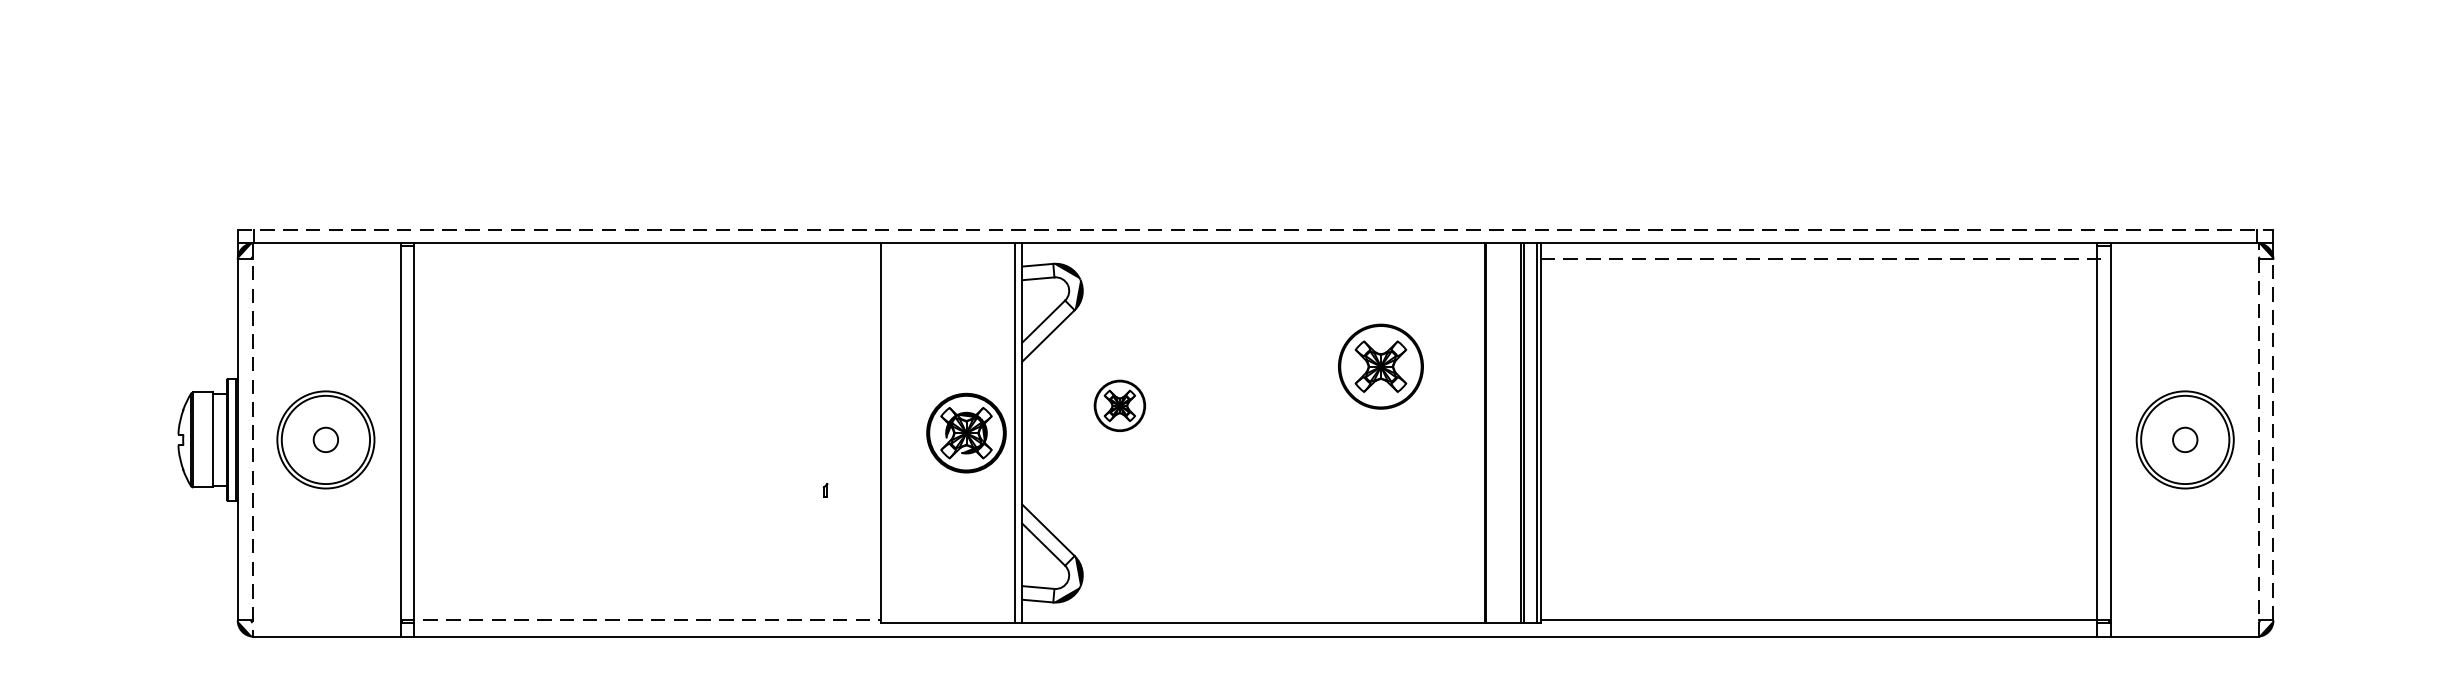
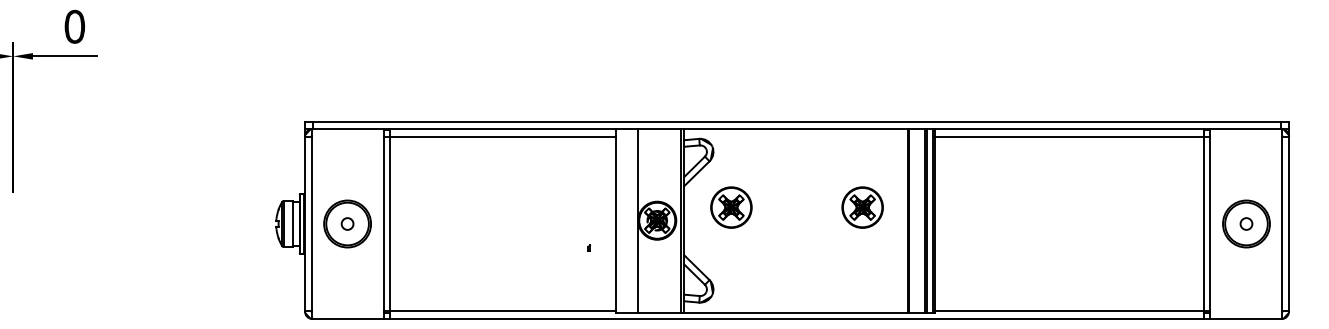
line: (1256, 229) -> (797, 122), dashed -> solid
line: (640, 258) -> (499, 136), added
line: (1825, 258) -> (1072, 136), dashed -> solid
part: (1380, 366) -> (862, 207), moved
part: (1120, 405) -> (731, 207), size x1.67
line: (2274, 430) -> (1289, 219), dashed -> solid
line: (927, 432) -> (638, 220), added
line: (2257, 438) -> (1281, 223), dashed -> solid
line: (253, 440) -> (312, 224), dashed -> solid
line: (642, 620) -> (500, 311), dashed -> solid

